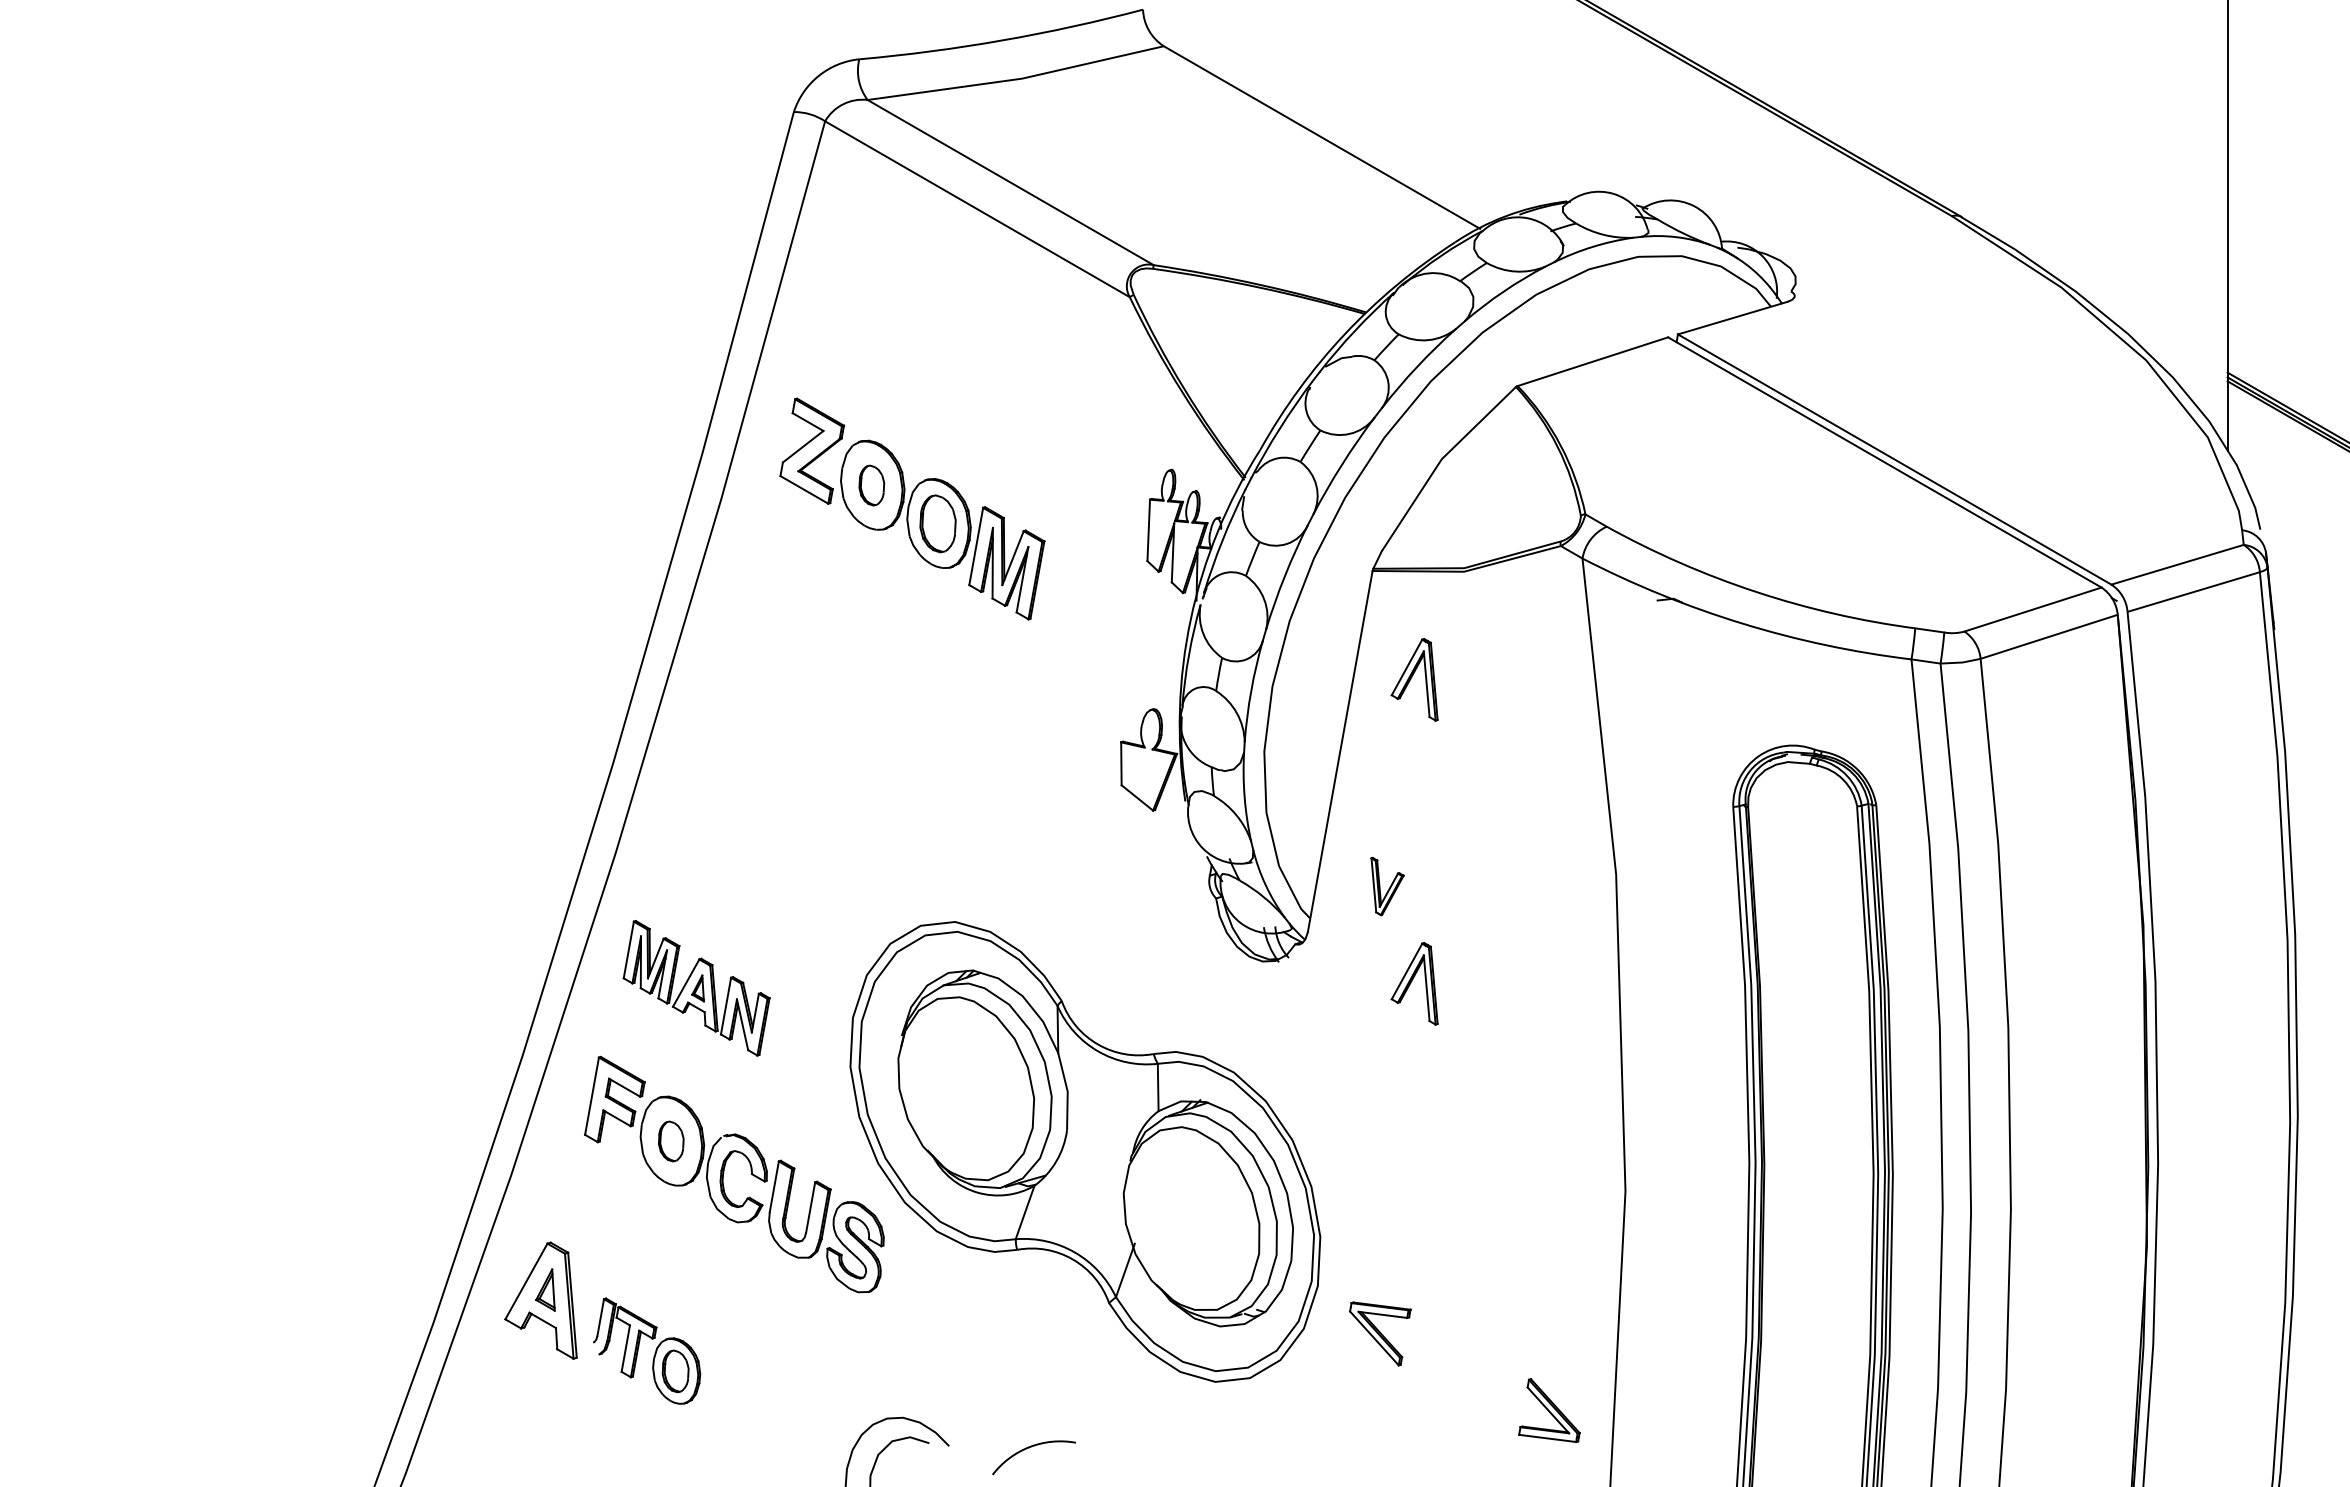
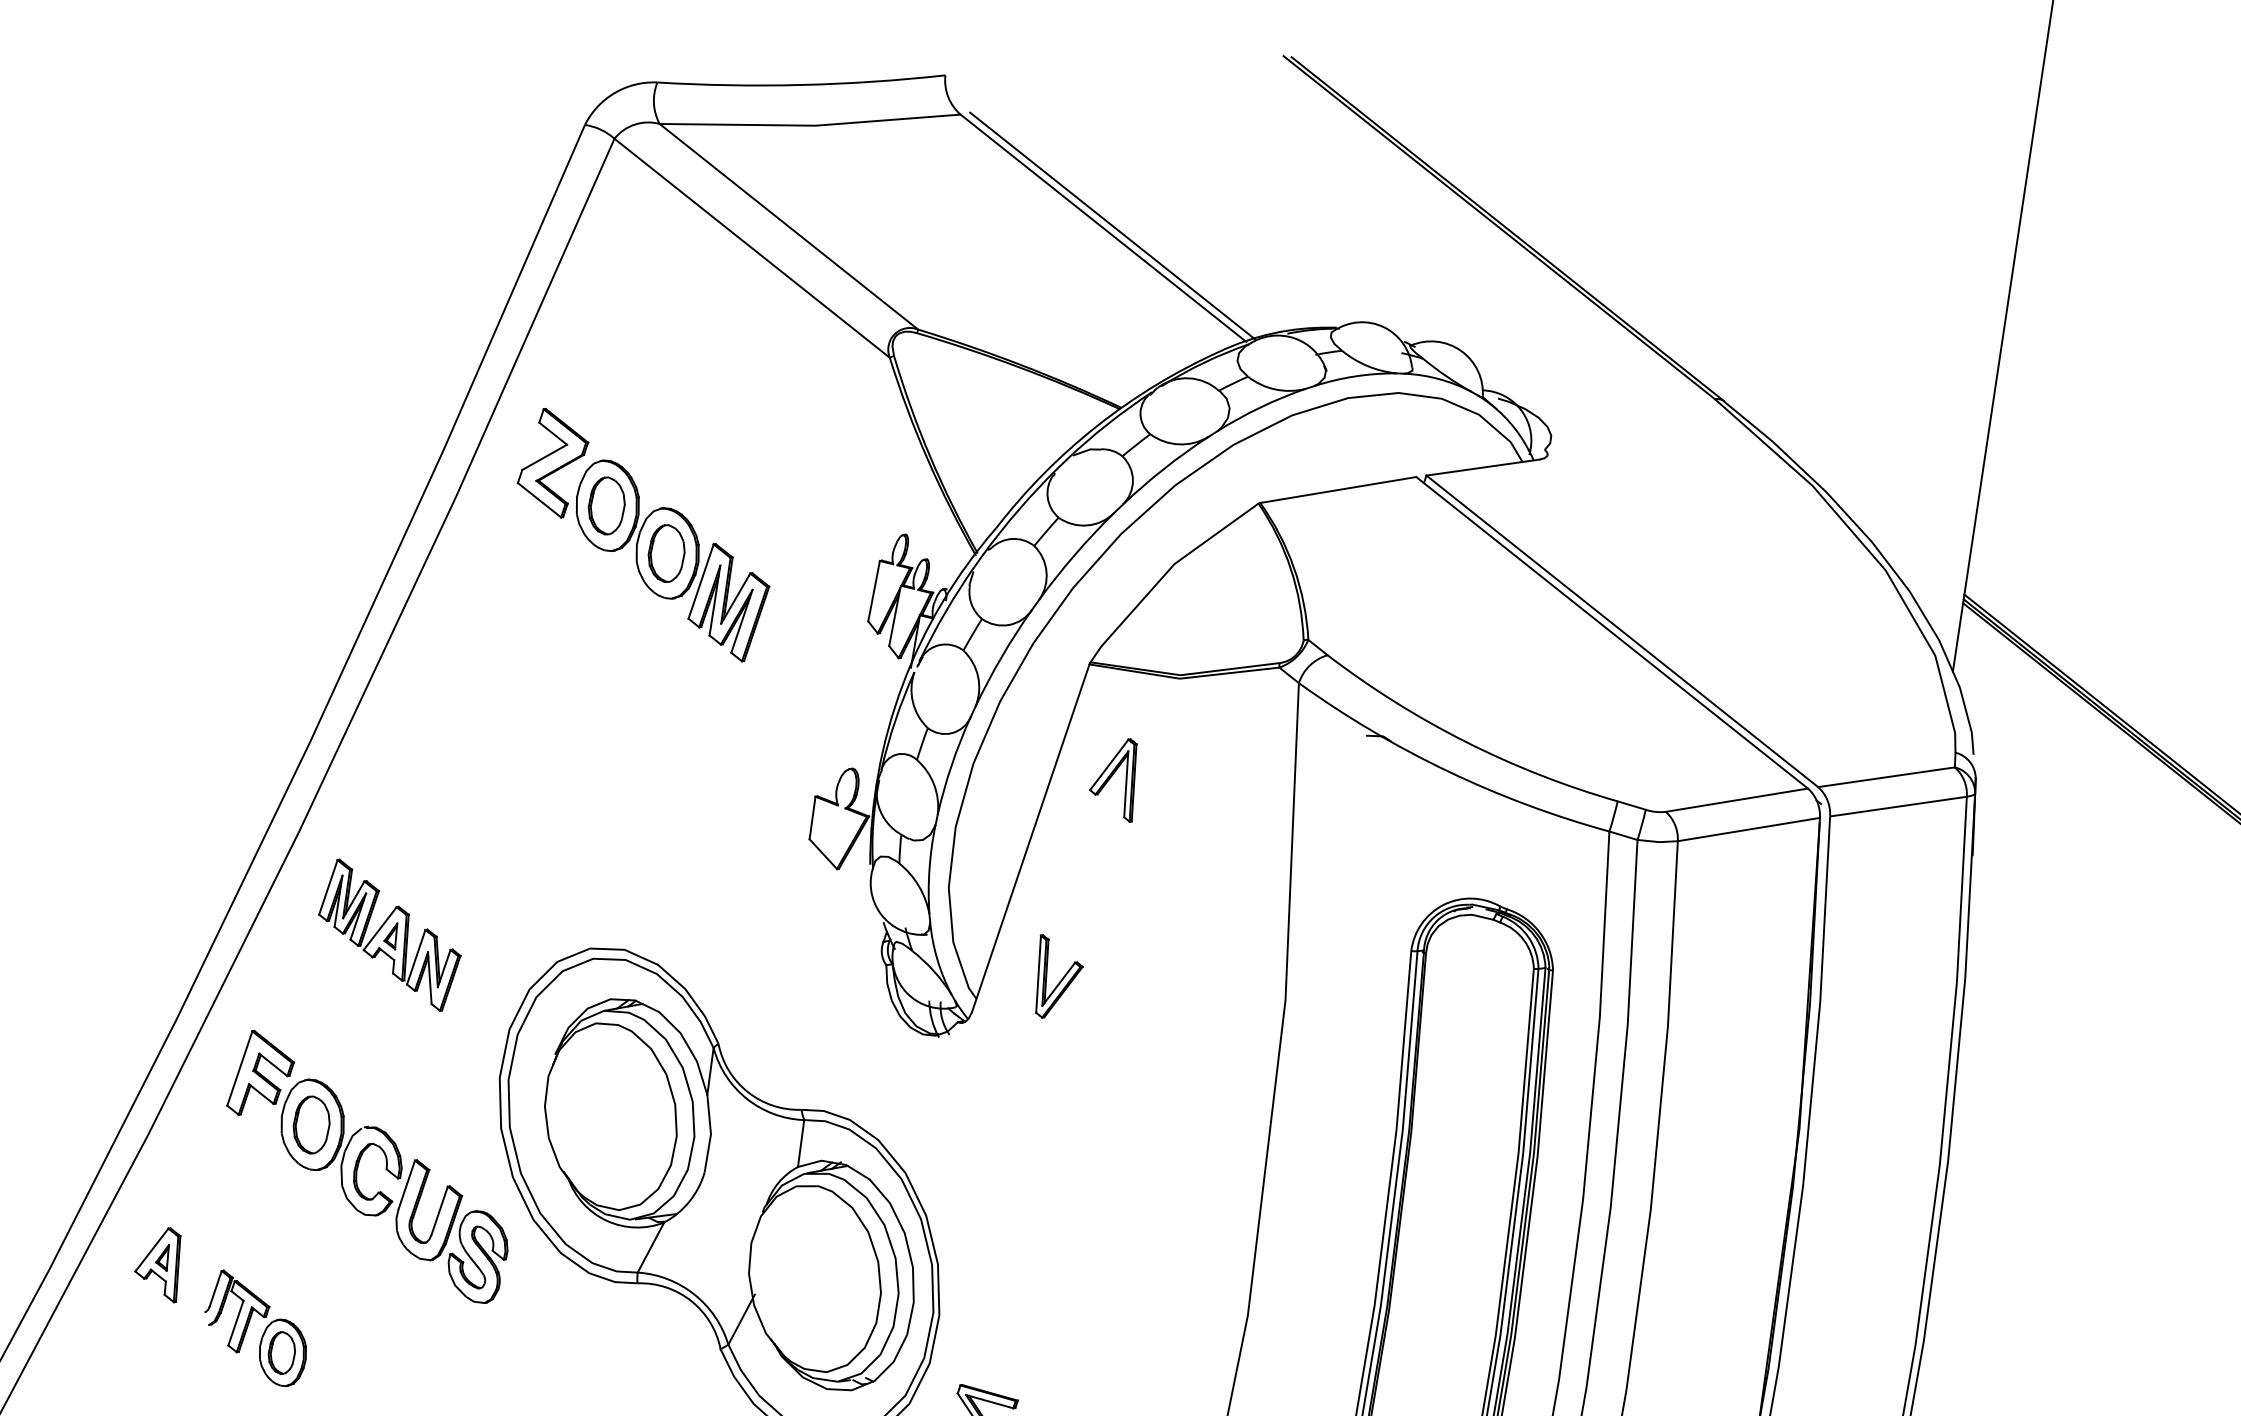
line: (1330, 133) -> (1112, 225), added
part: (871, 485) -> (606, 505), size x1.43
part: (1387, 886) -> (1057, 978), size x1.43
part: (1414, 983) -> (1069, 1078), removed
part: (696, 988) -> (389, 935), moved
part: (670, 1141) -> (310, 1124), size x1.43
part: (540, 1300) -> (158, 1262), size x0.62

